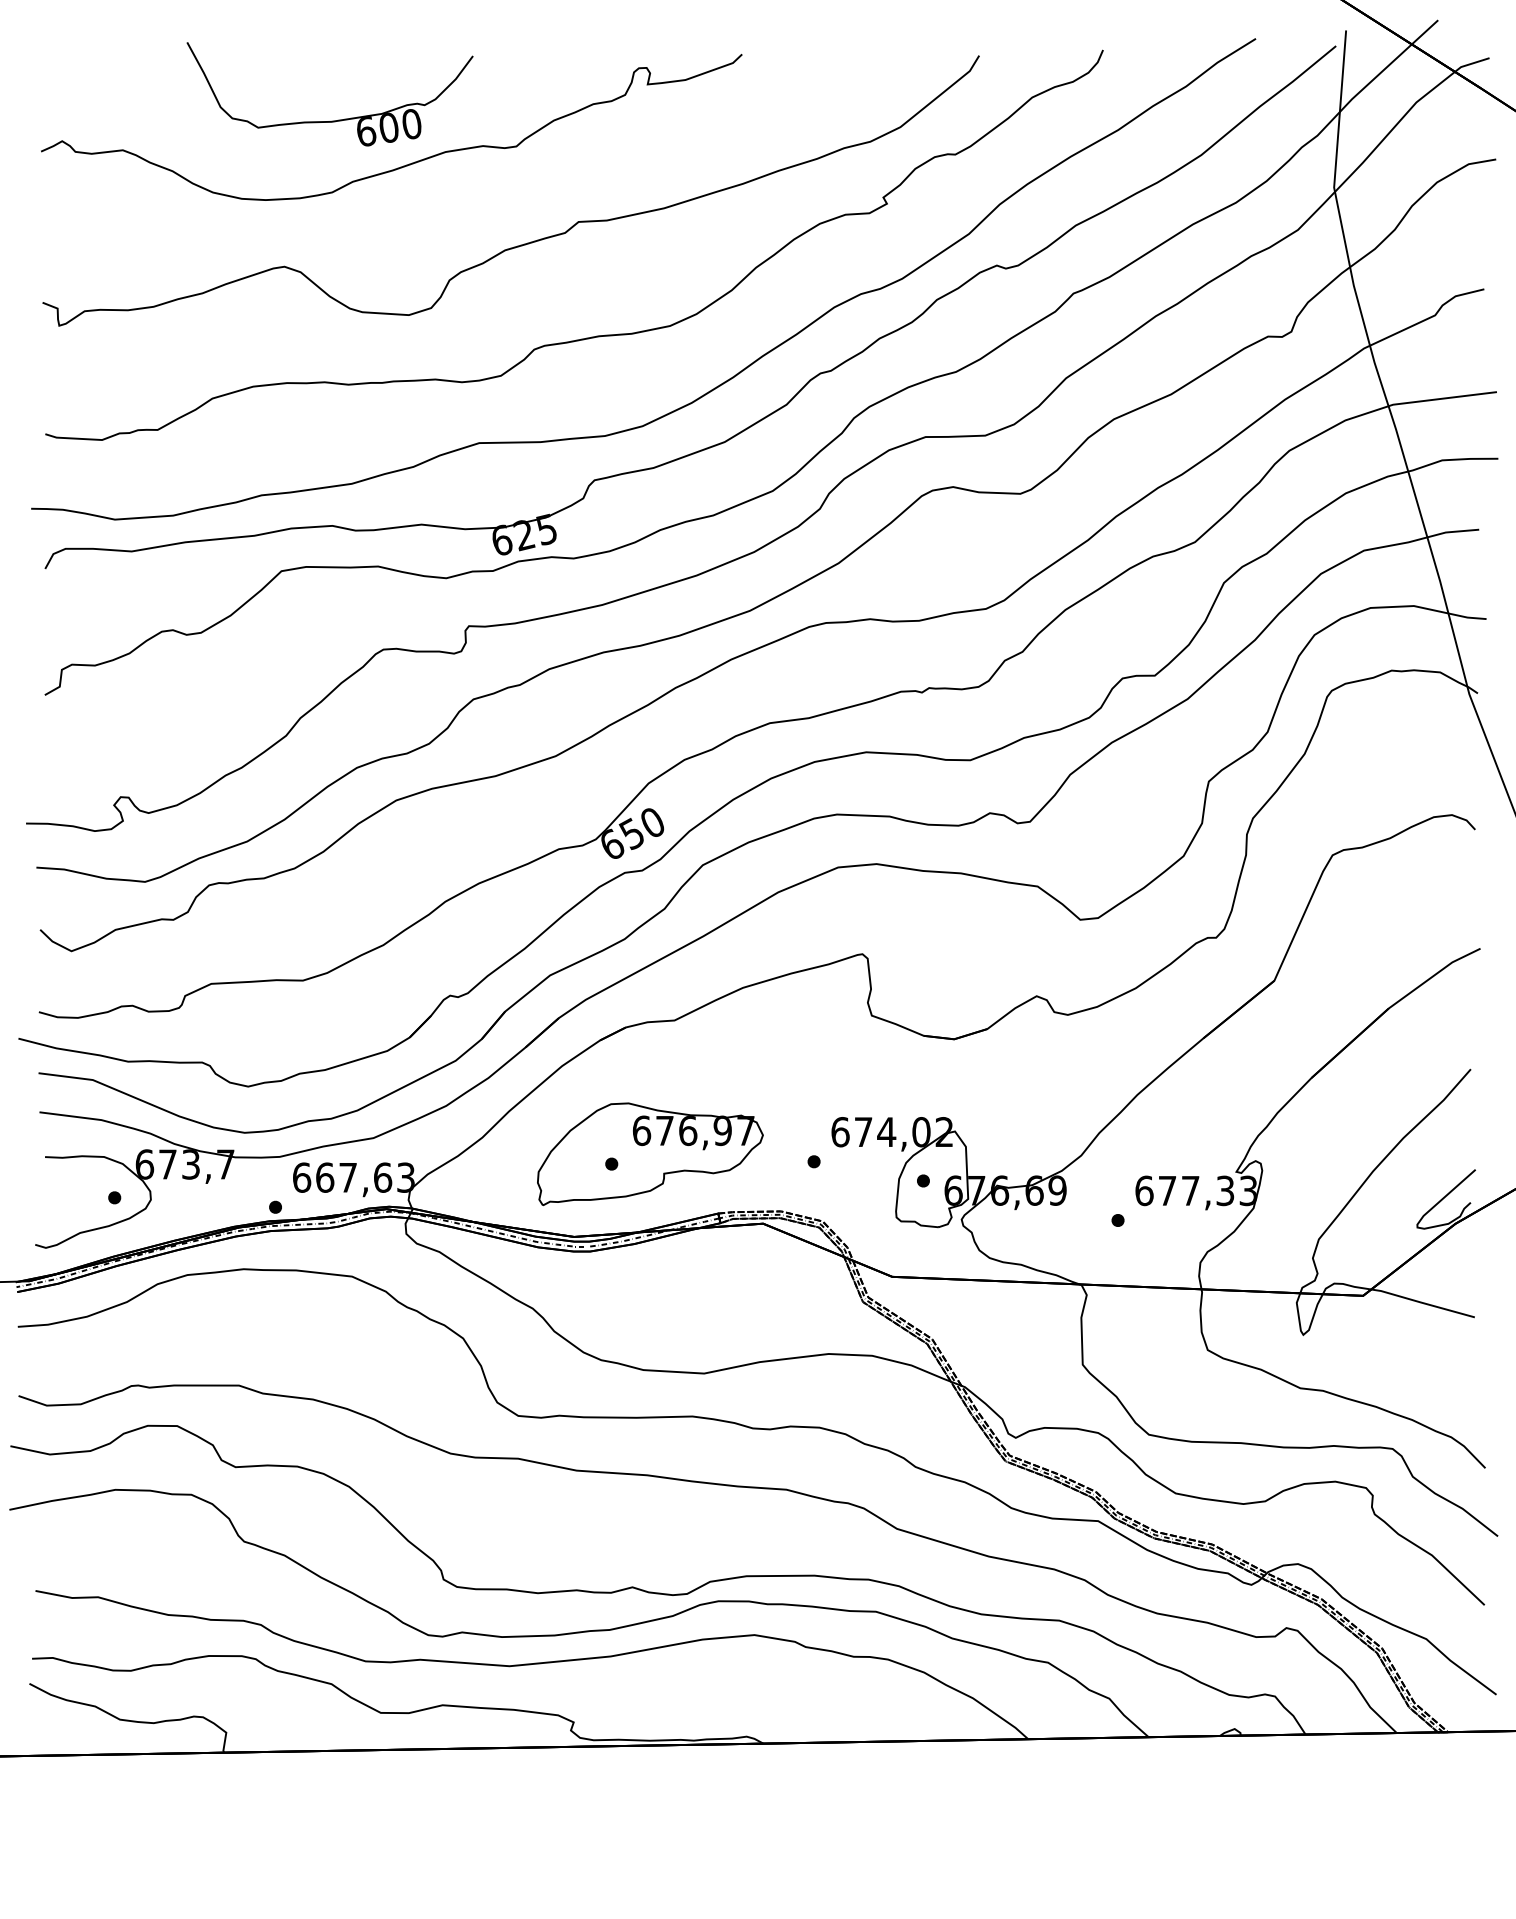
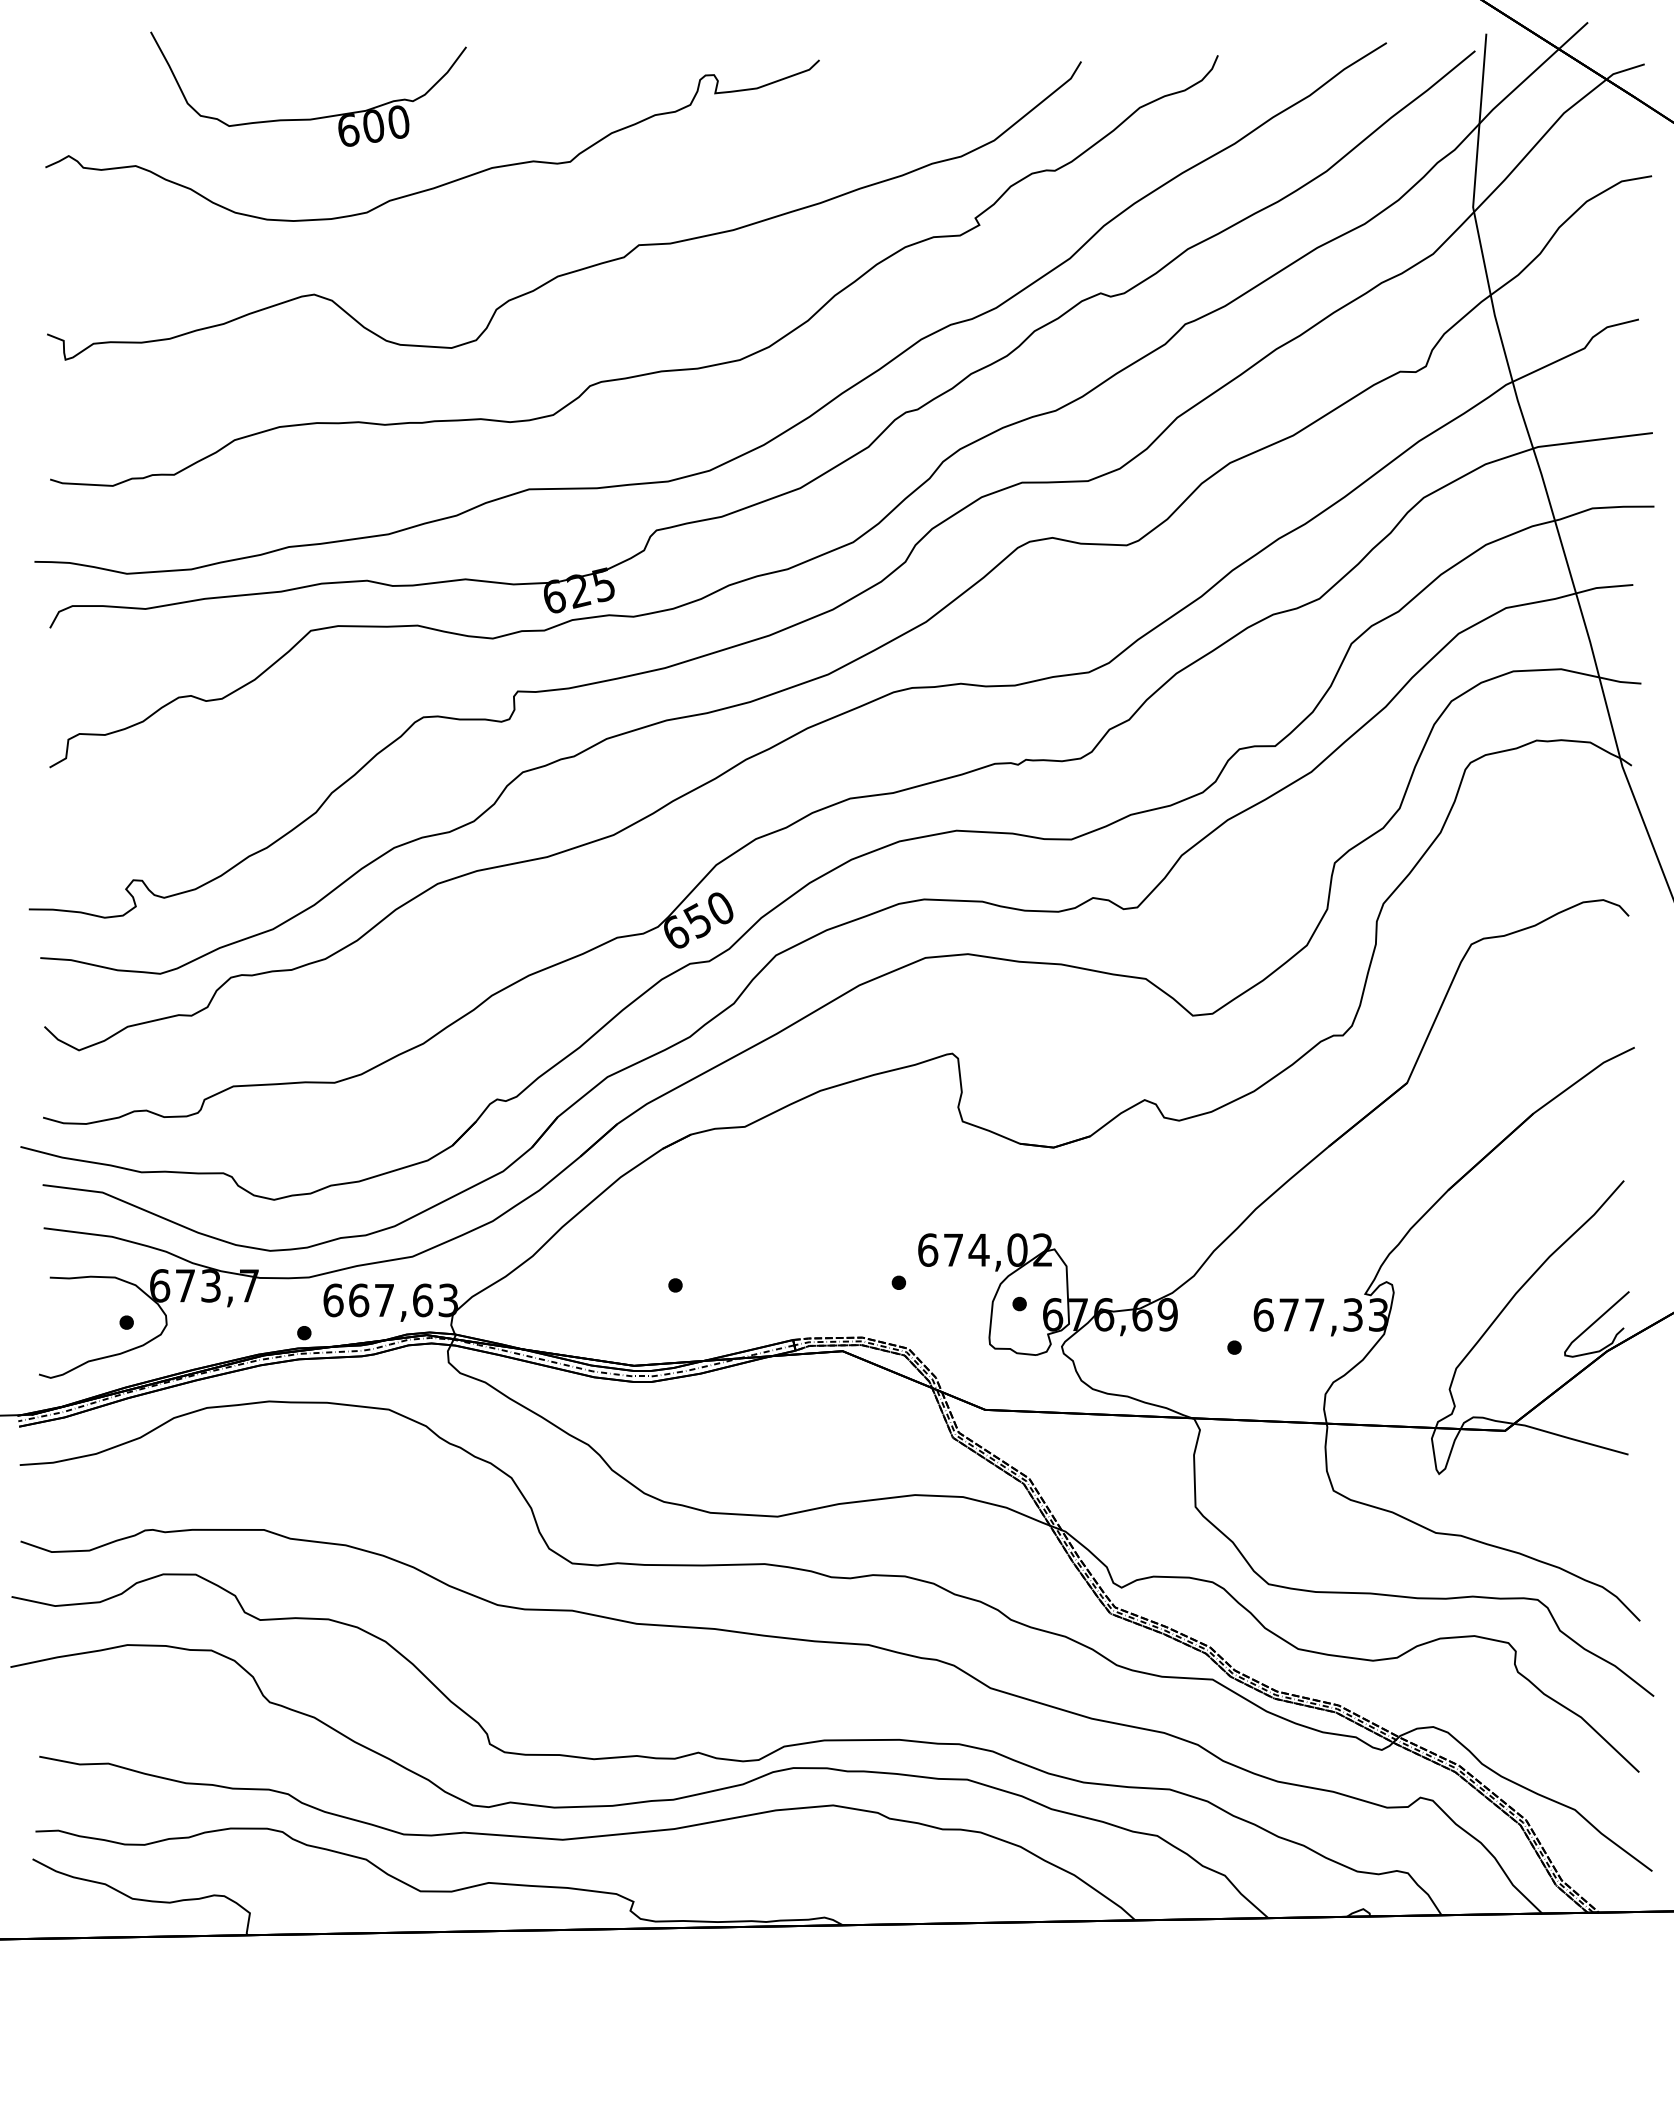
part: (336, 119) -> (315, 117), moved
part: (650, 1154) -> (718, 1274), removed

